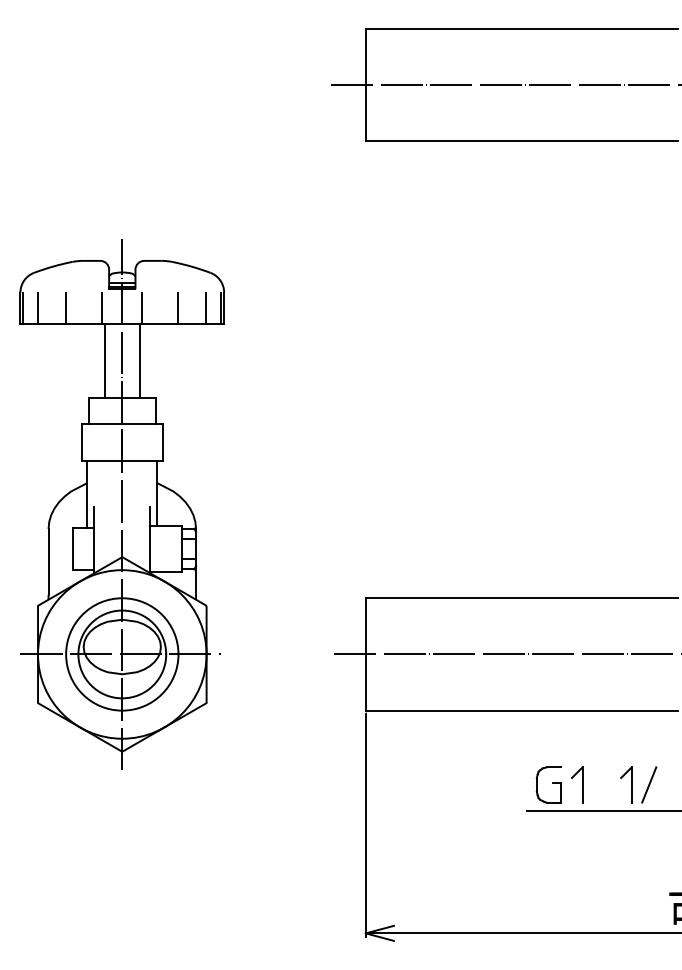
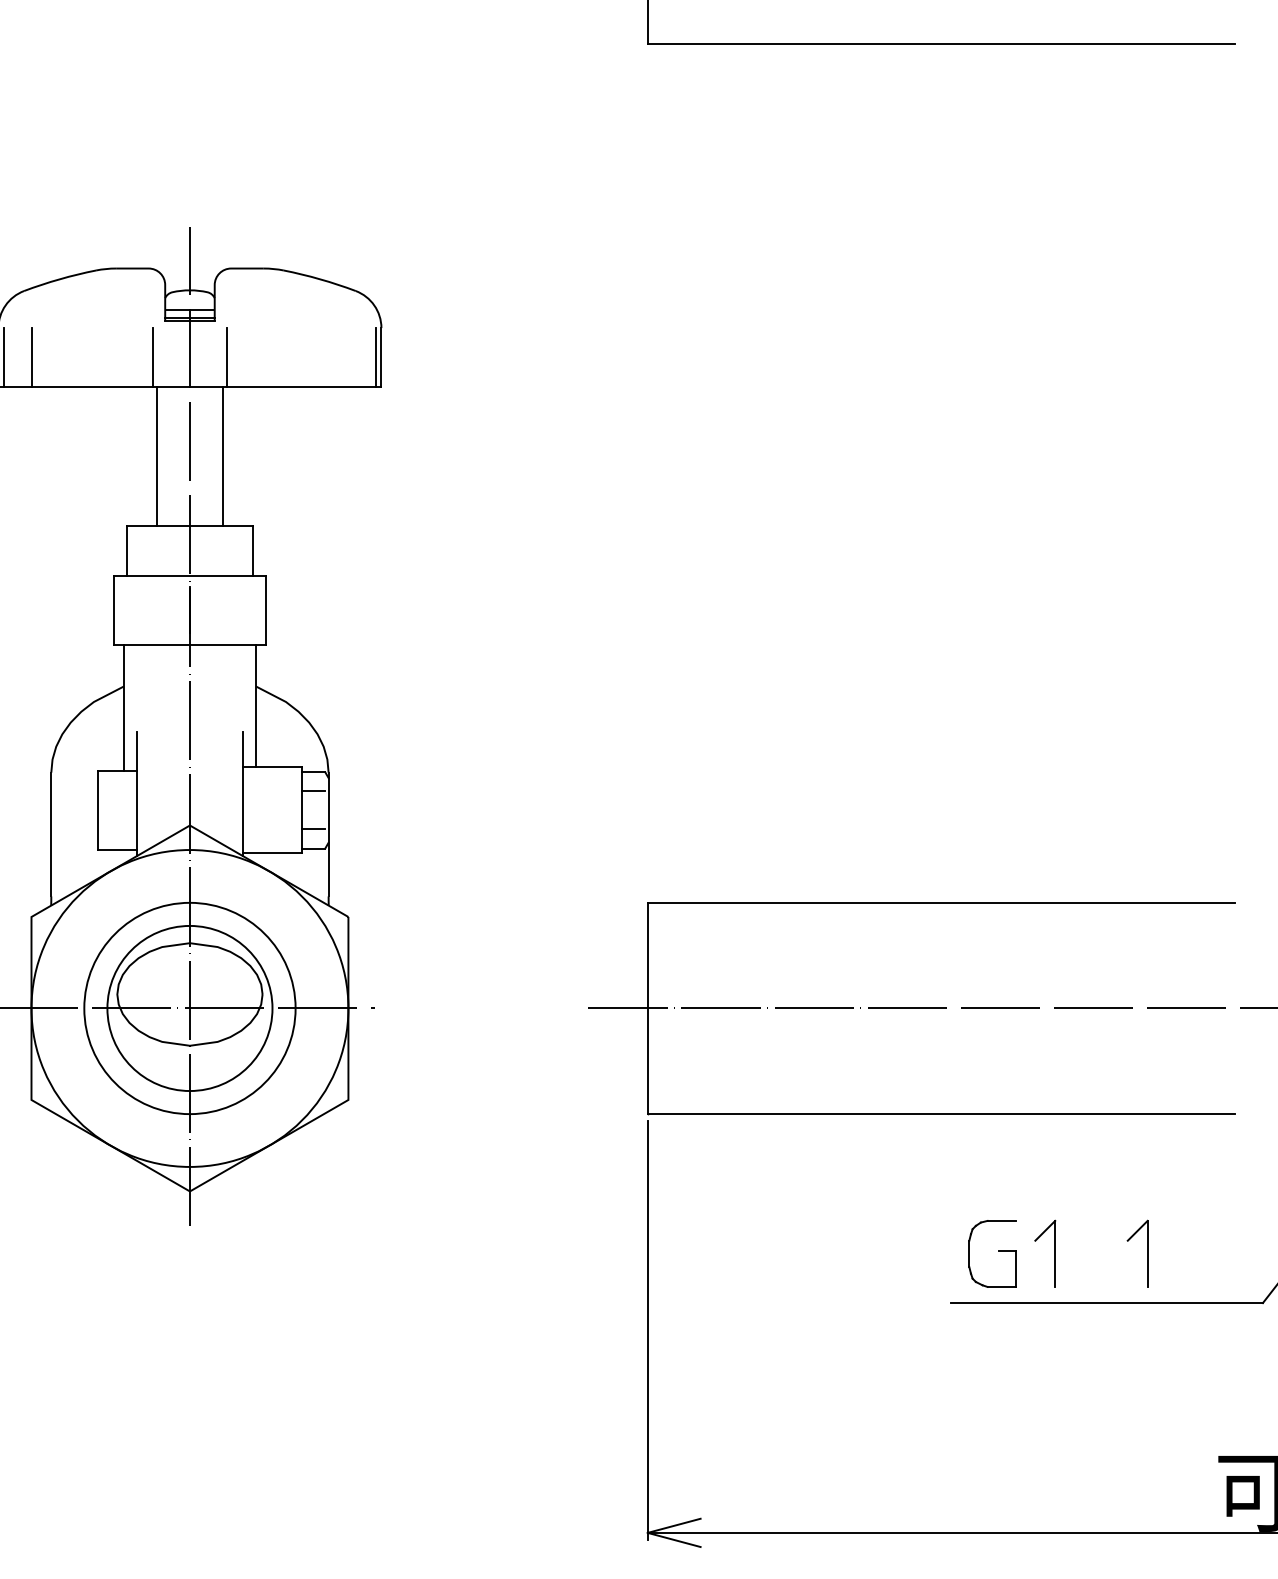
line: (66, 308) -> (85, 358), removed
line: (178, 308) -> (295, 358), removed
line: (206, 308) -> (348, 358), removed
line: (649, 784) -> (1181, 1252), removed

